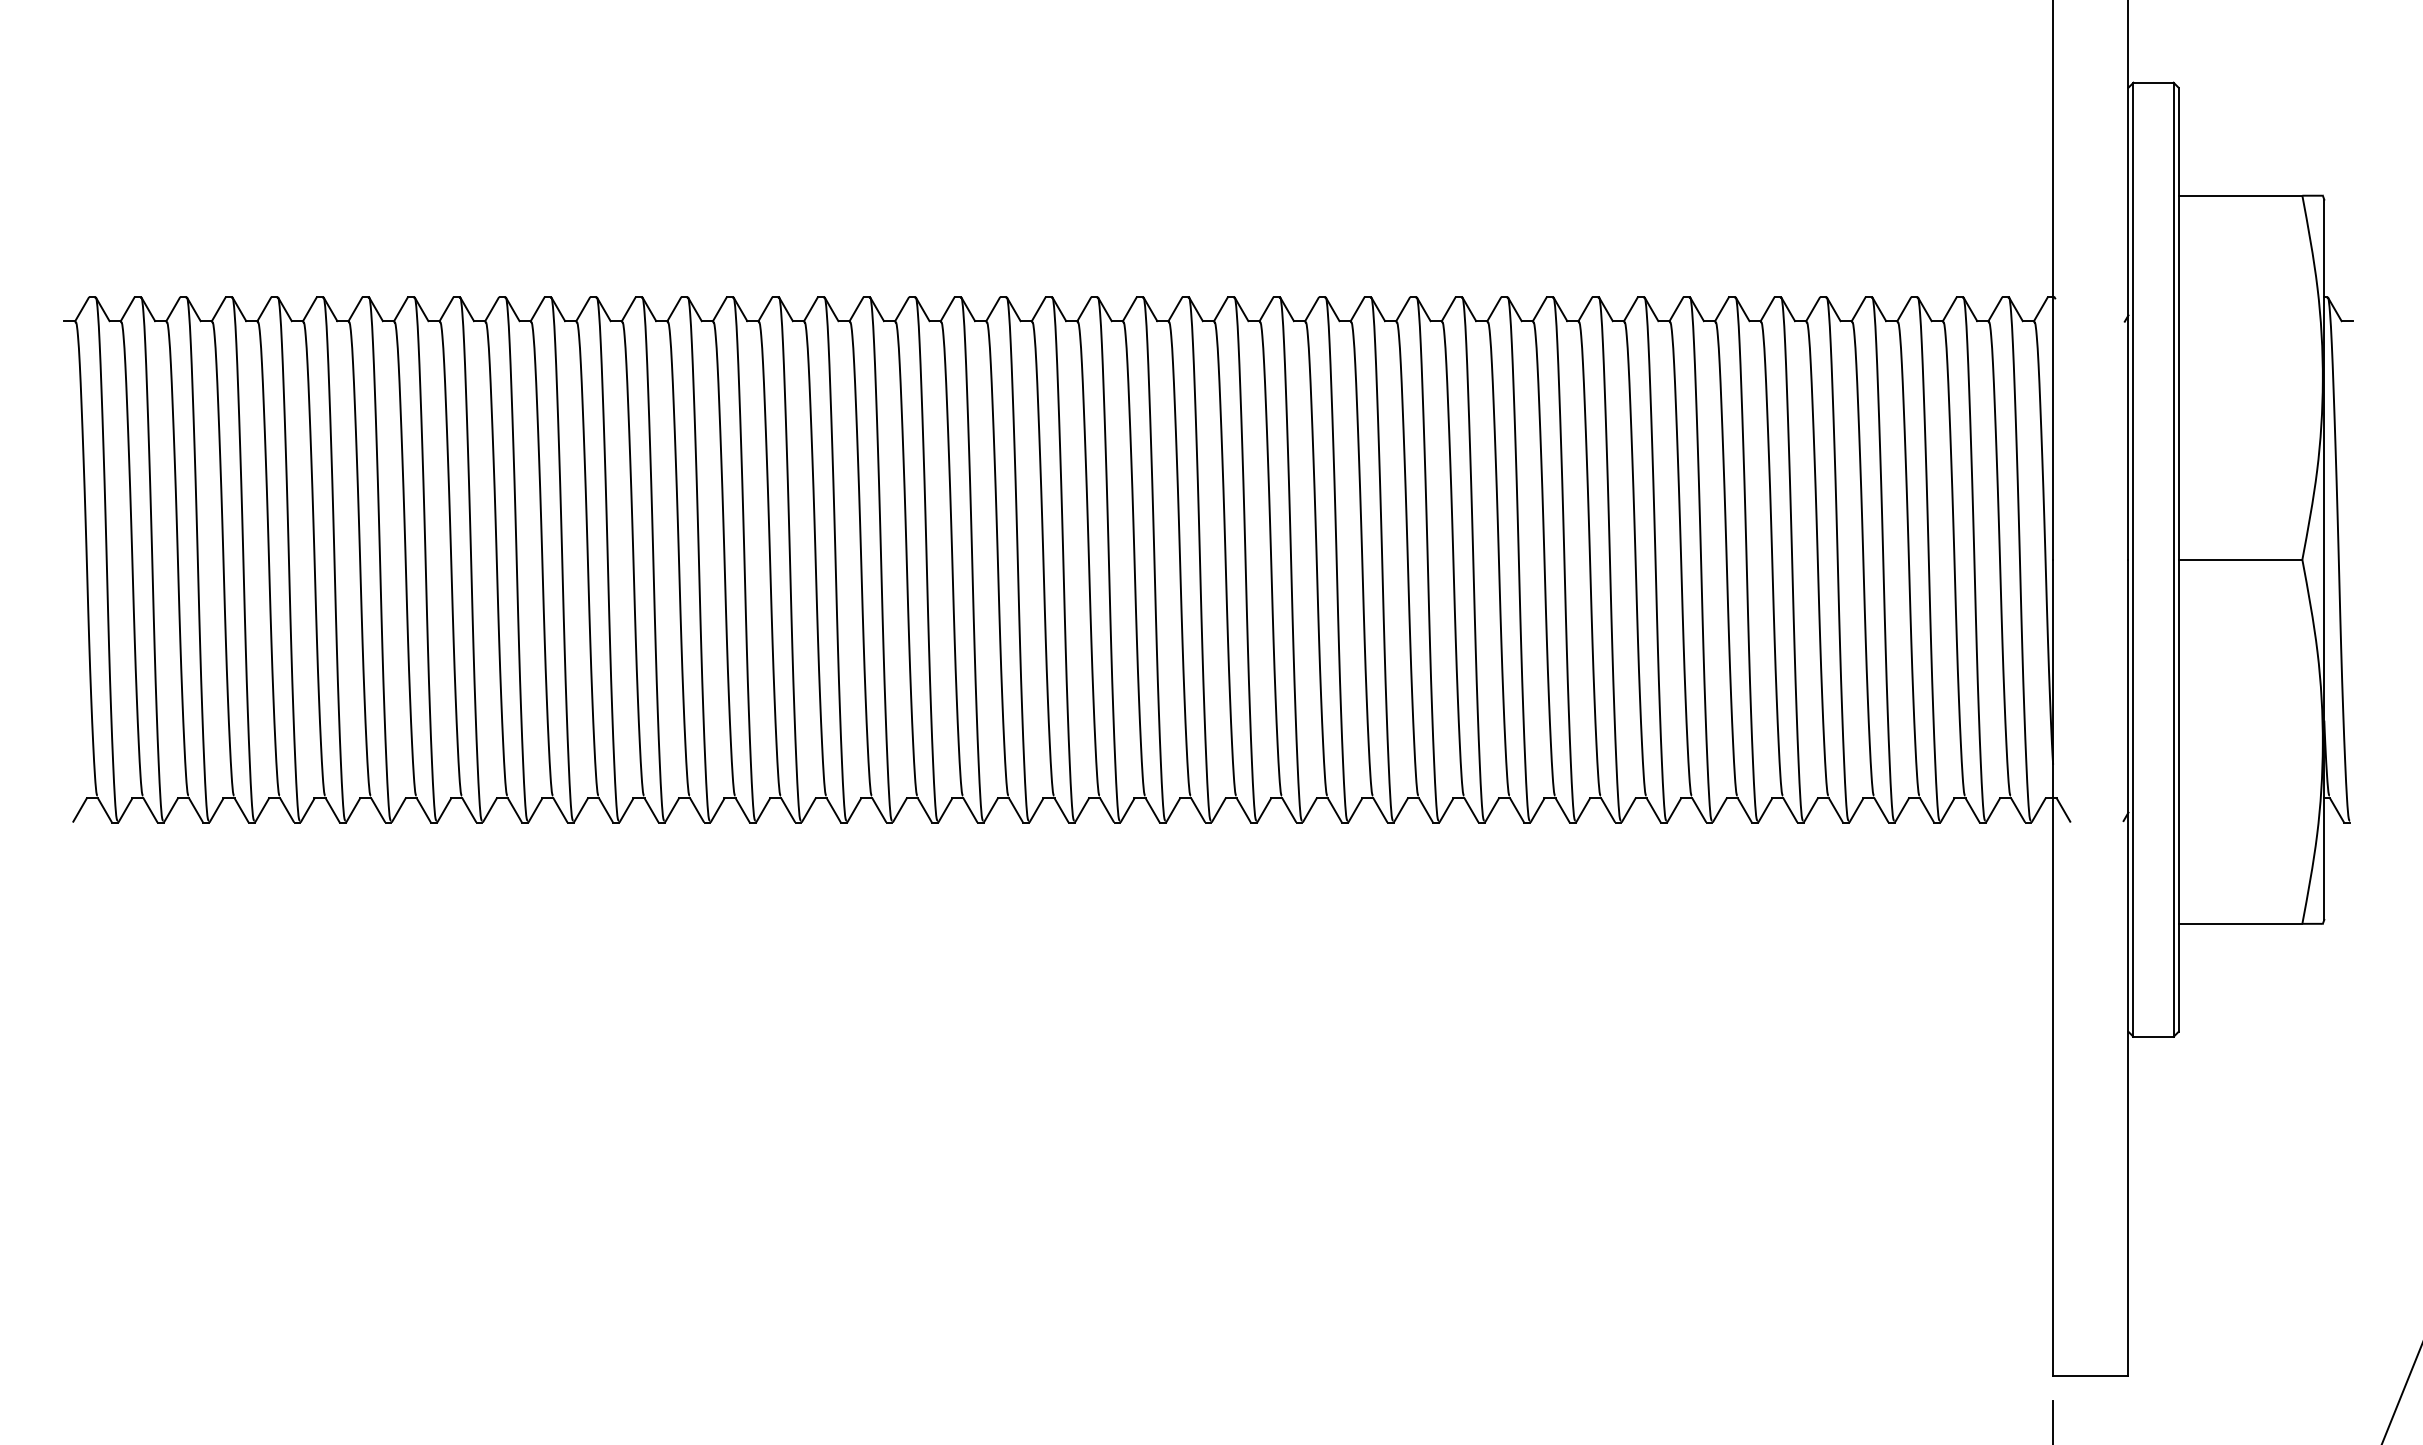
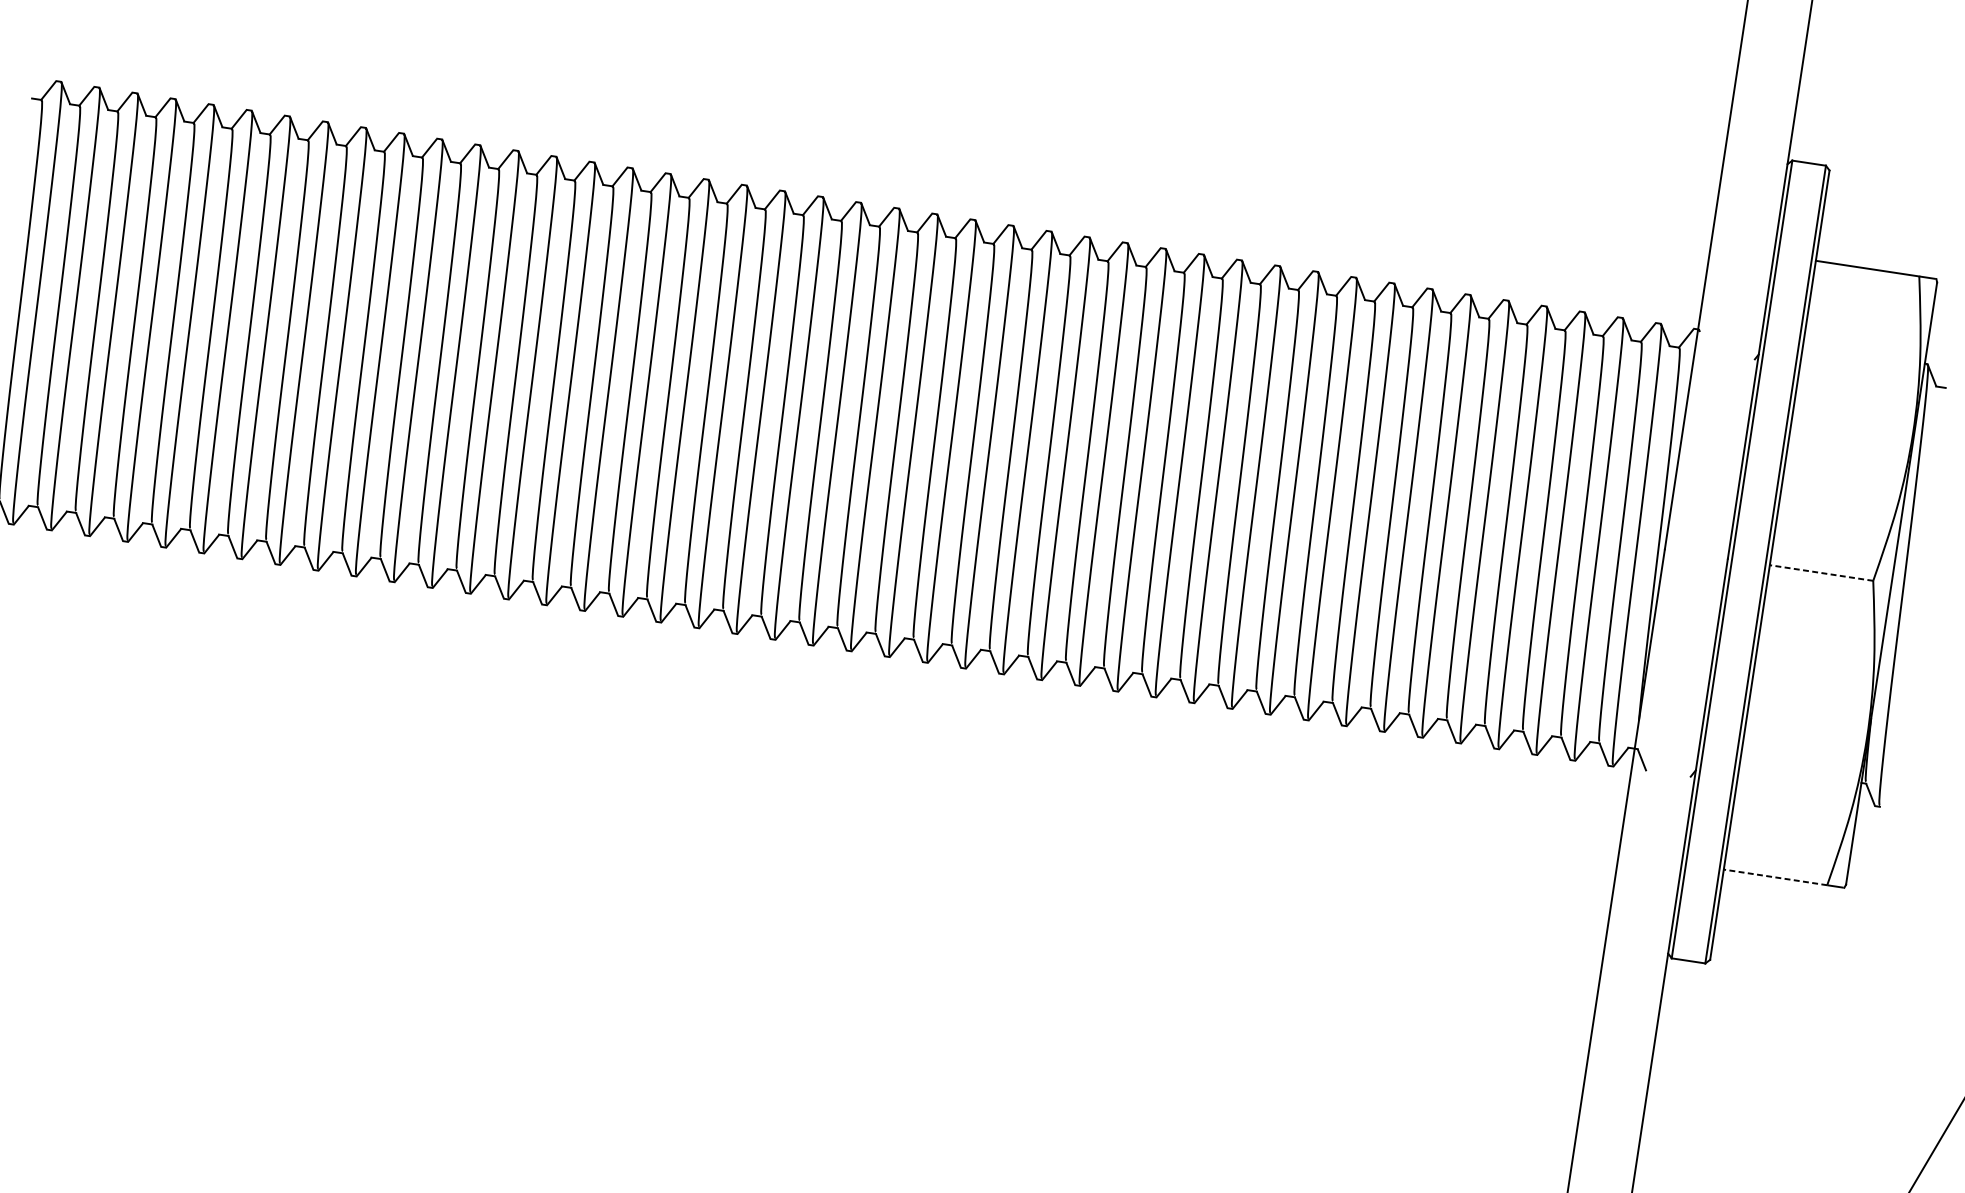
line: (2240, 559) -> (1821, 572), solid -> dashed
line: (2240, 923) -> (1775, 877), solid -> dashed

